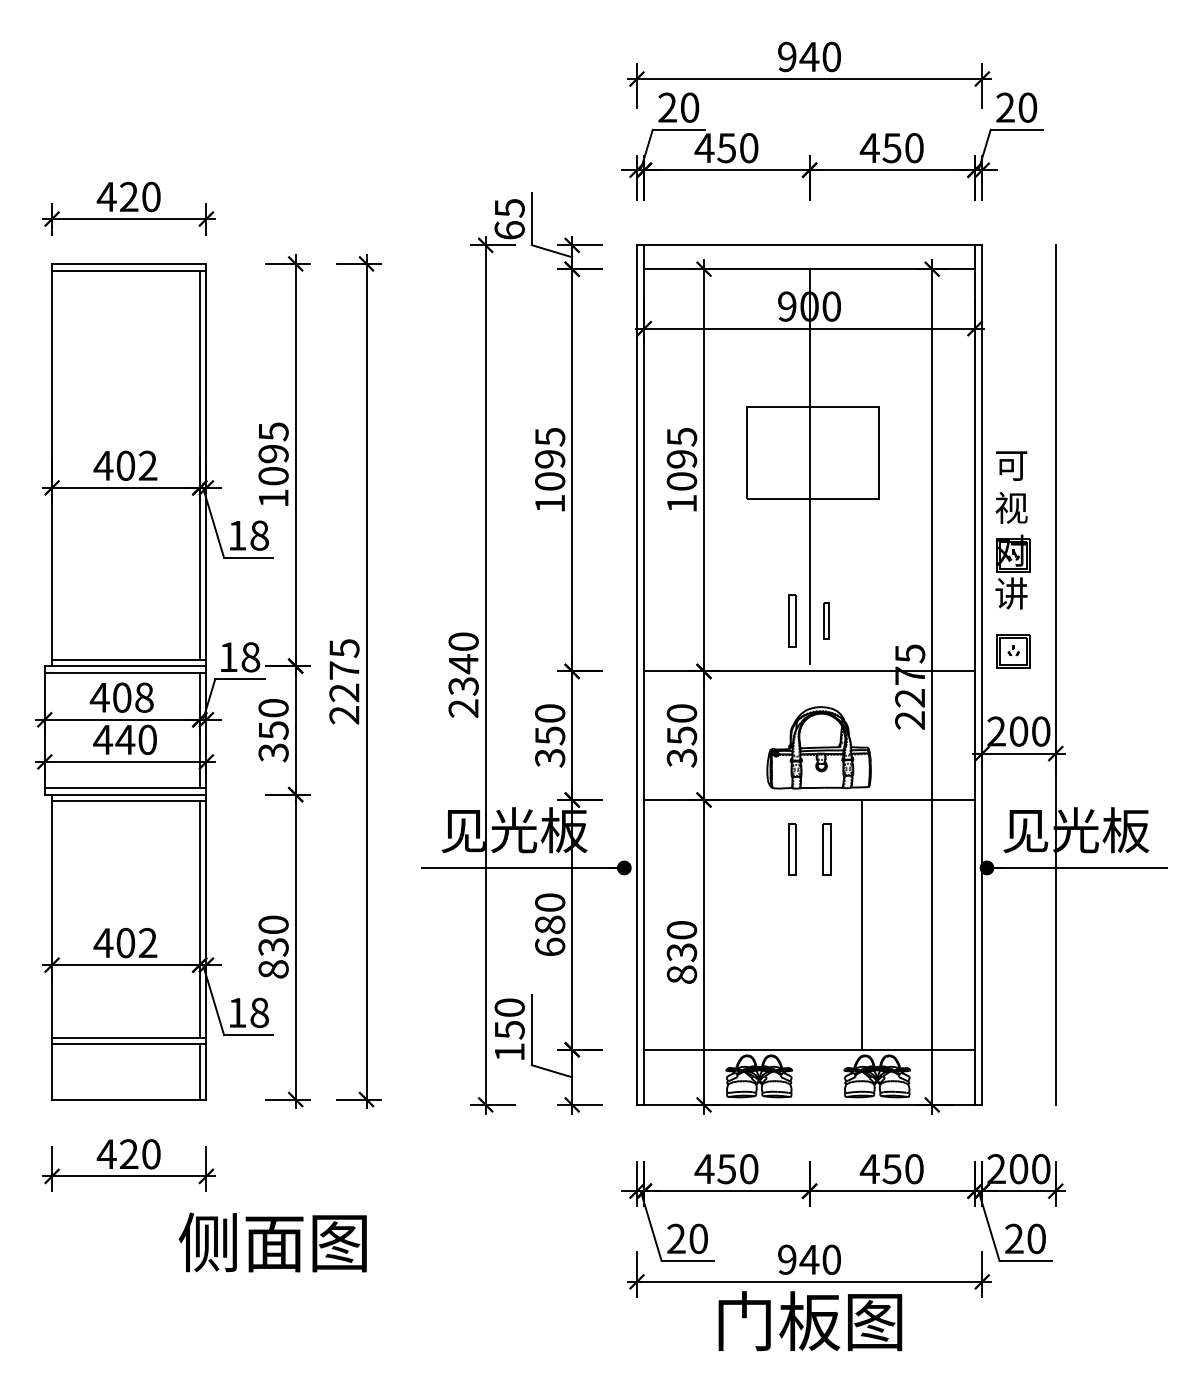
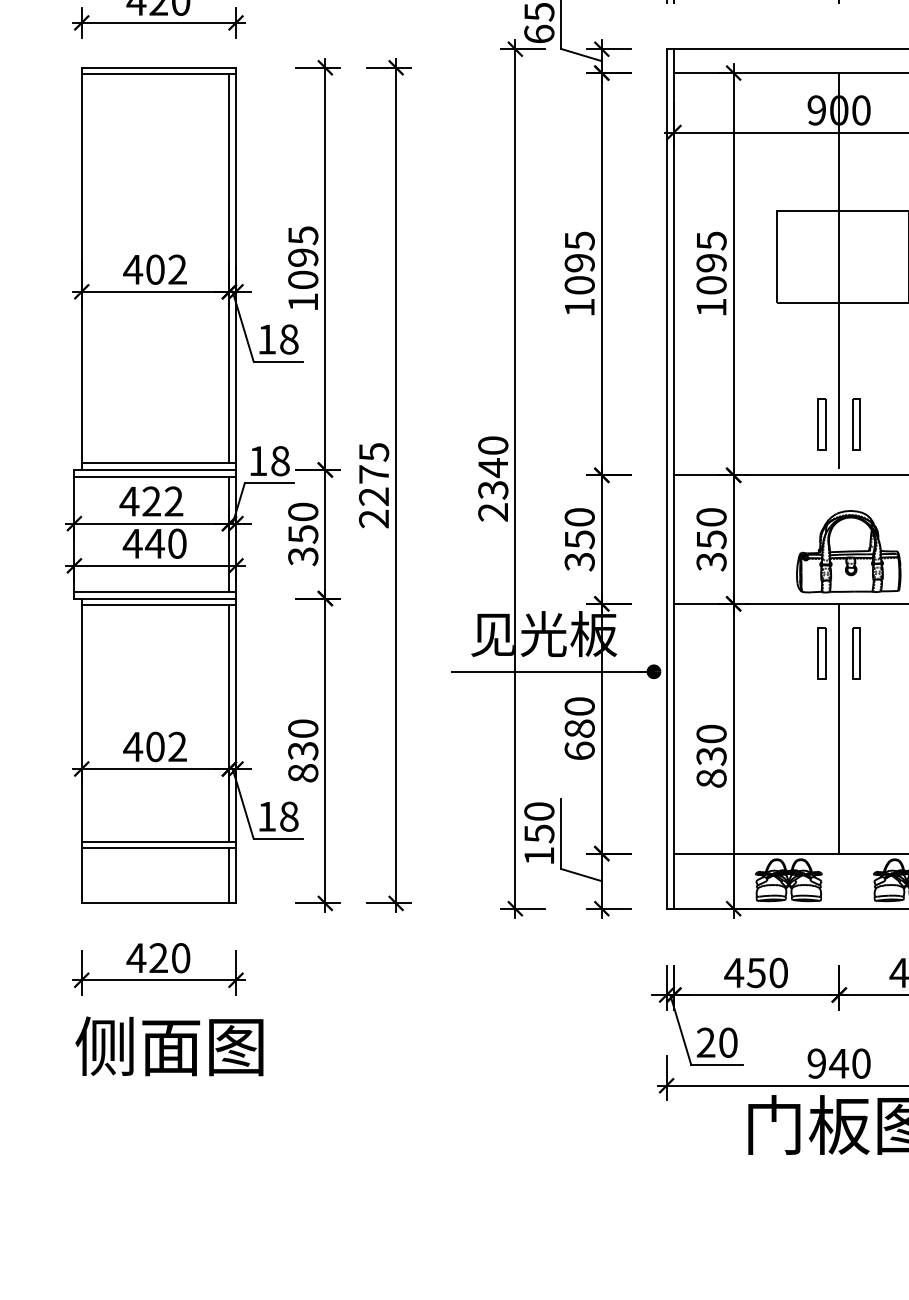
part: (826, 620) -> (856, 424), size x1.43
text: (133, 697) -> (163, 501), 408 -> 422
line: (861, 924) -> (839, 728), moved
text: (272, 1242) -> (169, 1046), moved

